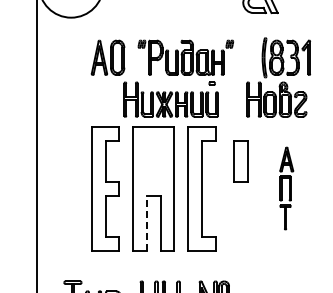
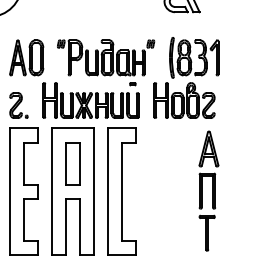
part: (278, 77) -> (186, 77), moved
part: (100, 104) -> (18, 105), added
part: (240, 161) -> (73, 163), moved
part: (286, 188) -> (208, 191), size x1.43
line: (146, 223) -> (65, 226), dashed -> solid

